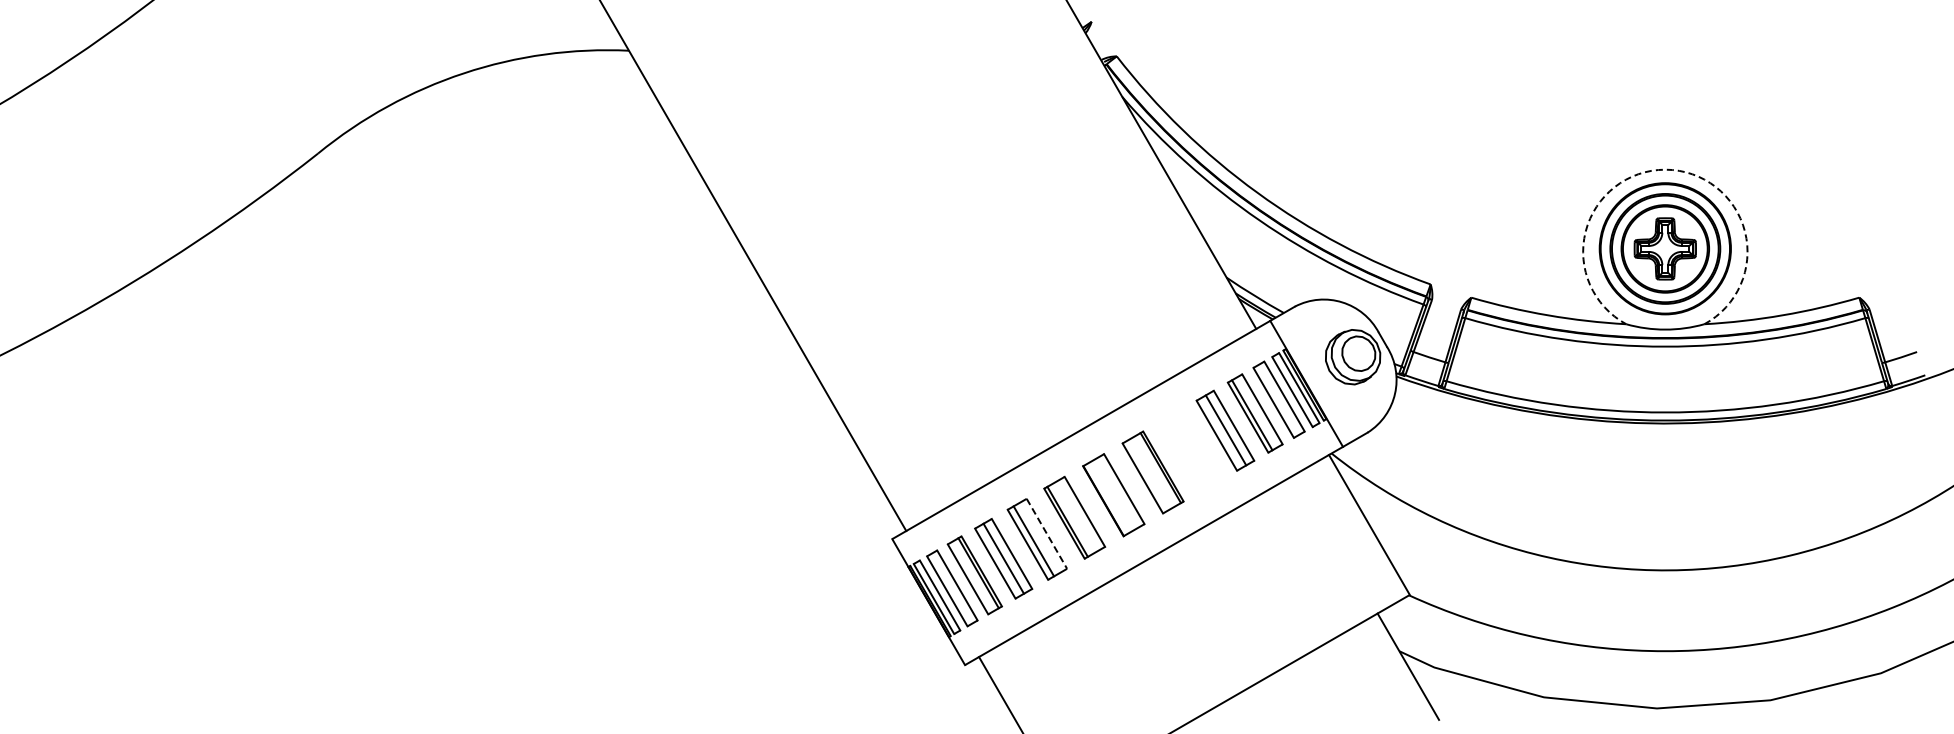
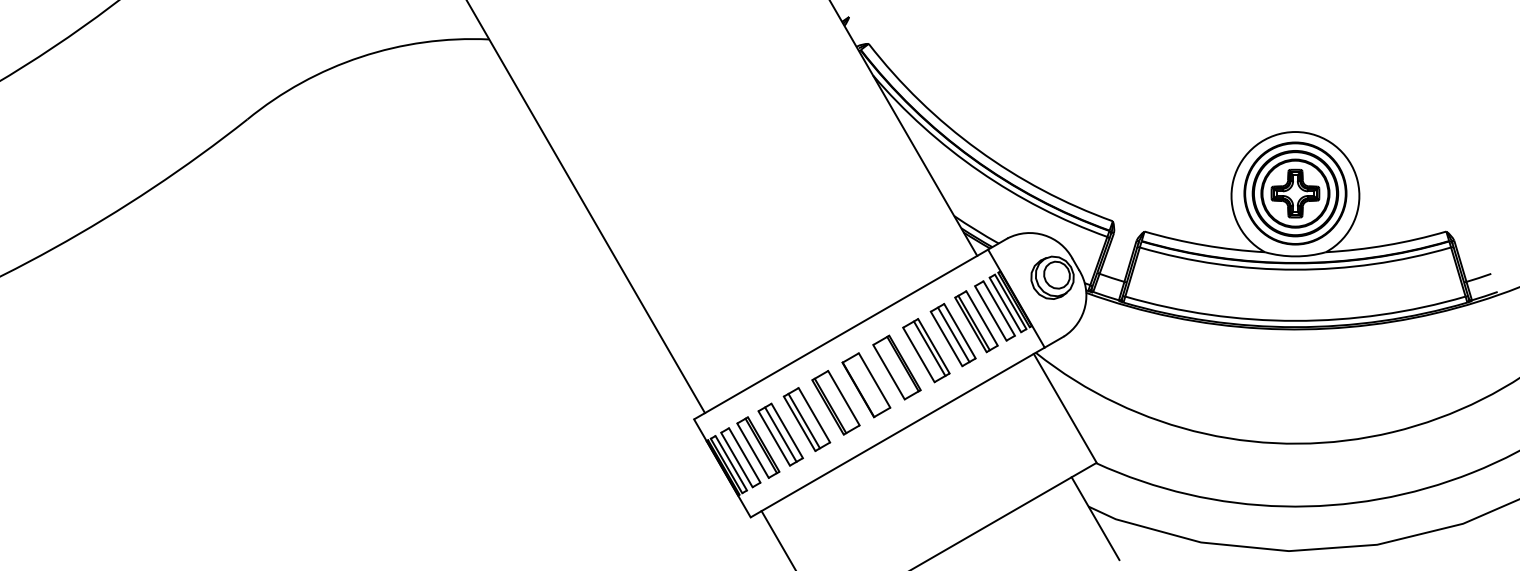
arc: (1665, 169) -> (1295, 131), dashed -> solid
part: (1190, 450) -> (926, 350), added
line: (1047, 534) -> (814, 415), dashed -> solid

